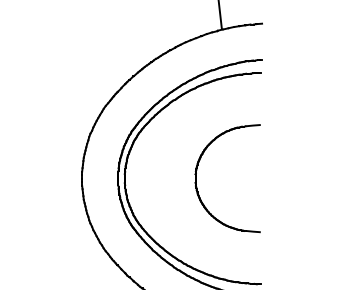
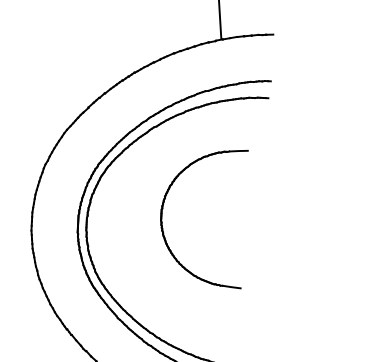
part: (196, 178) -> (162, 215), moved

